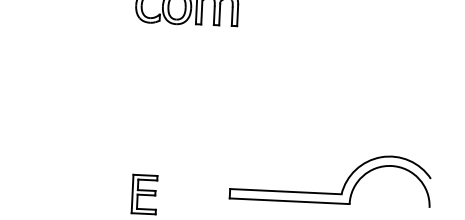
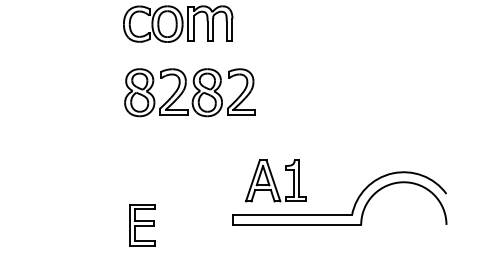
part: (194, 72) -> (189, 92), added
part: (271, 158) -> (275, 180), added

